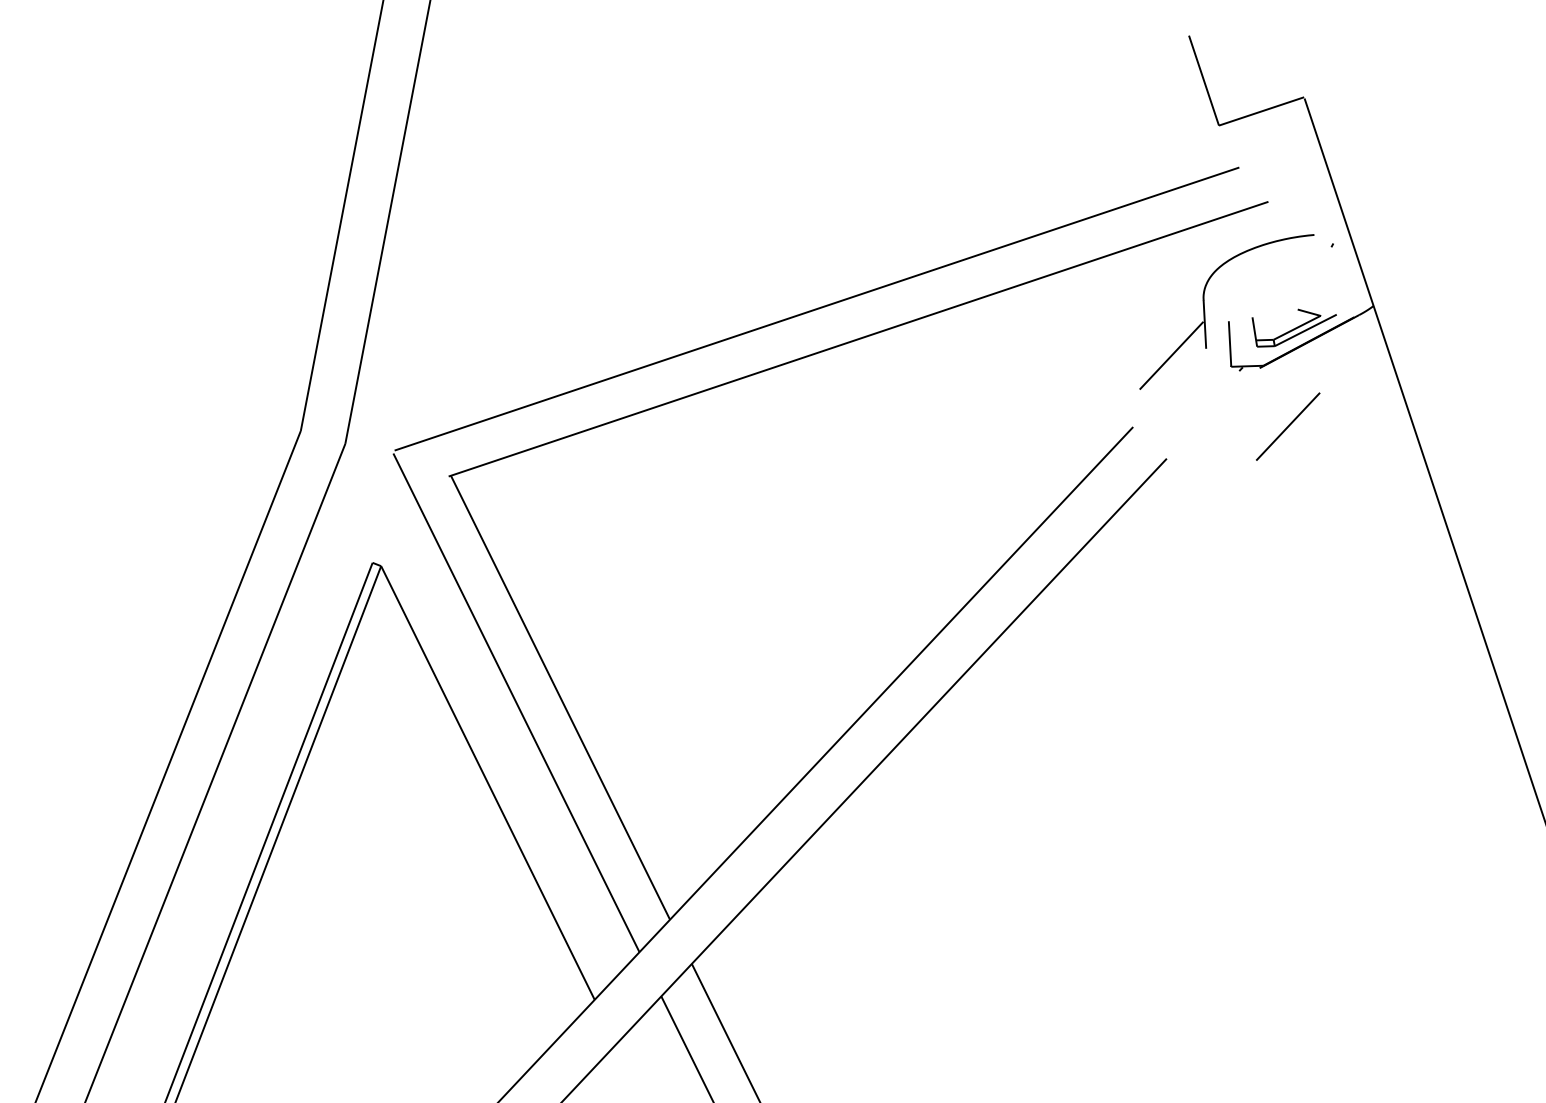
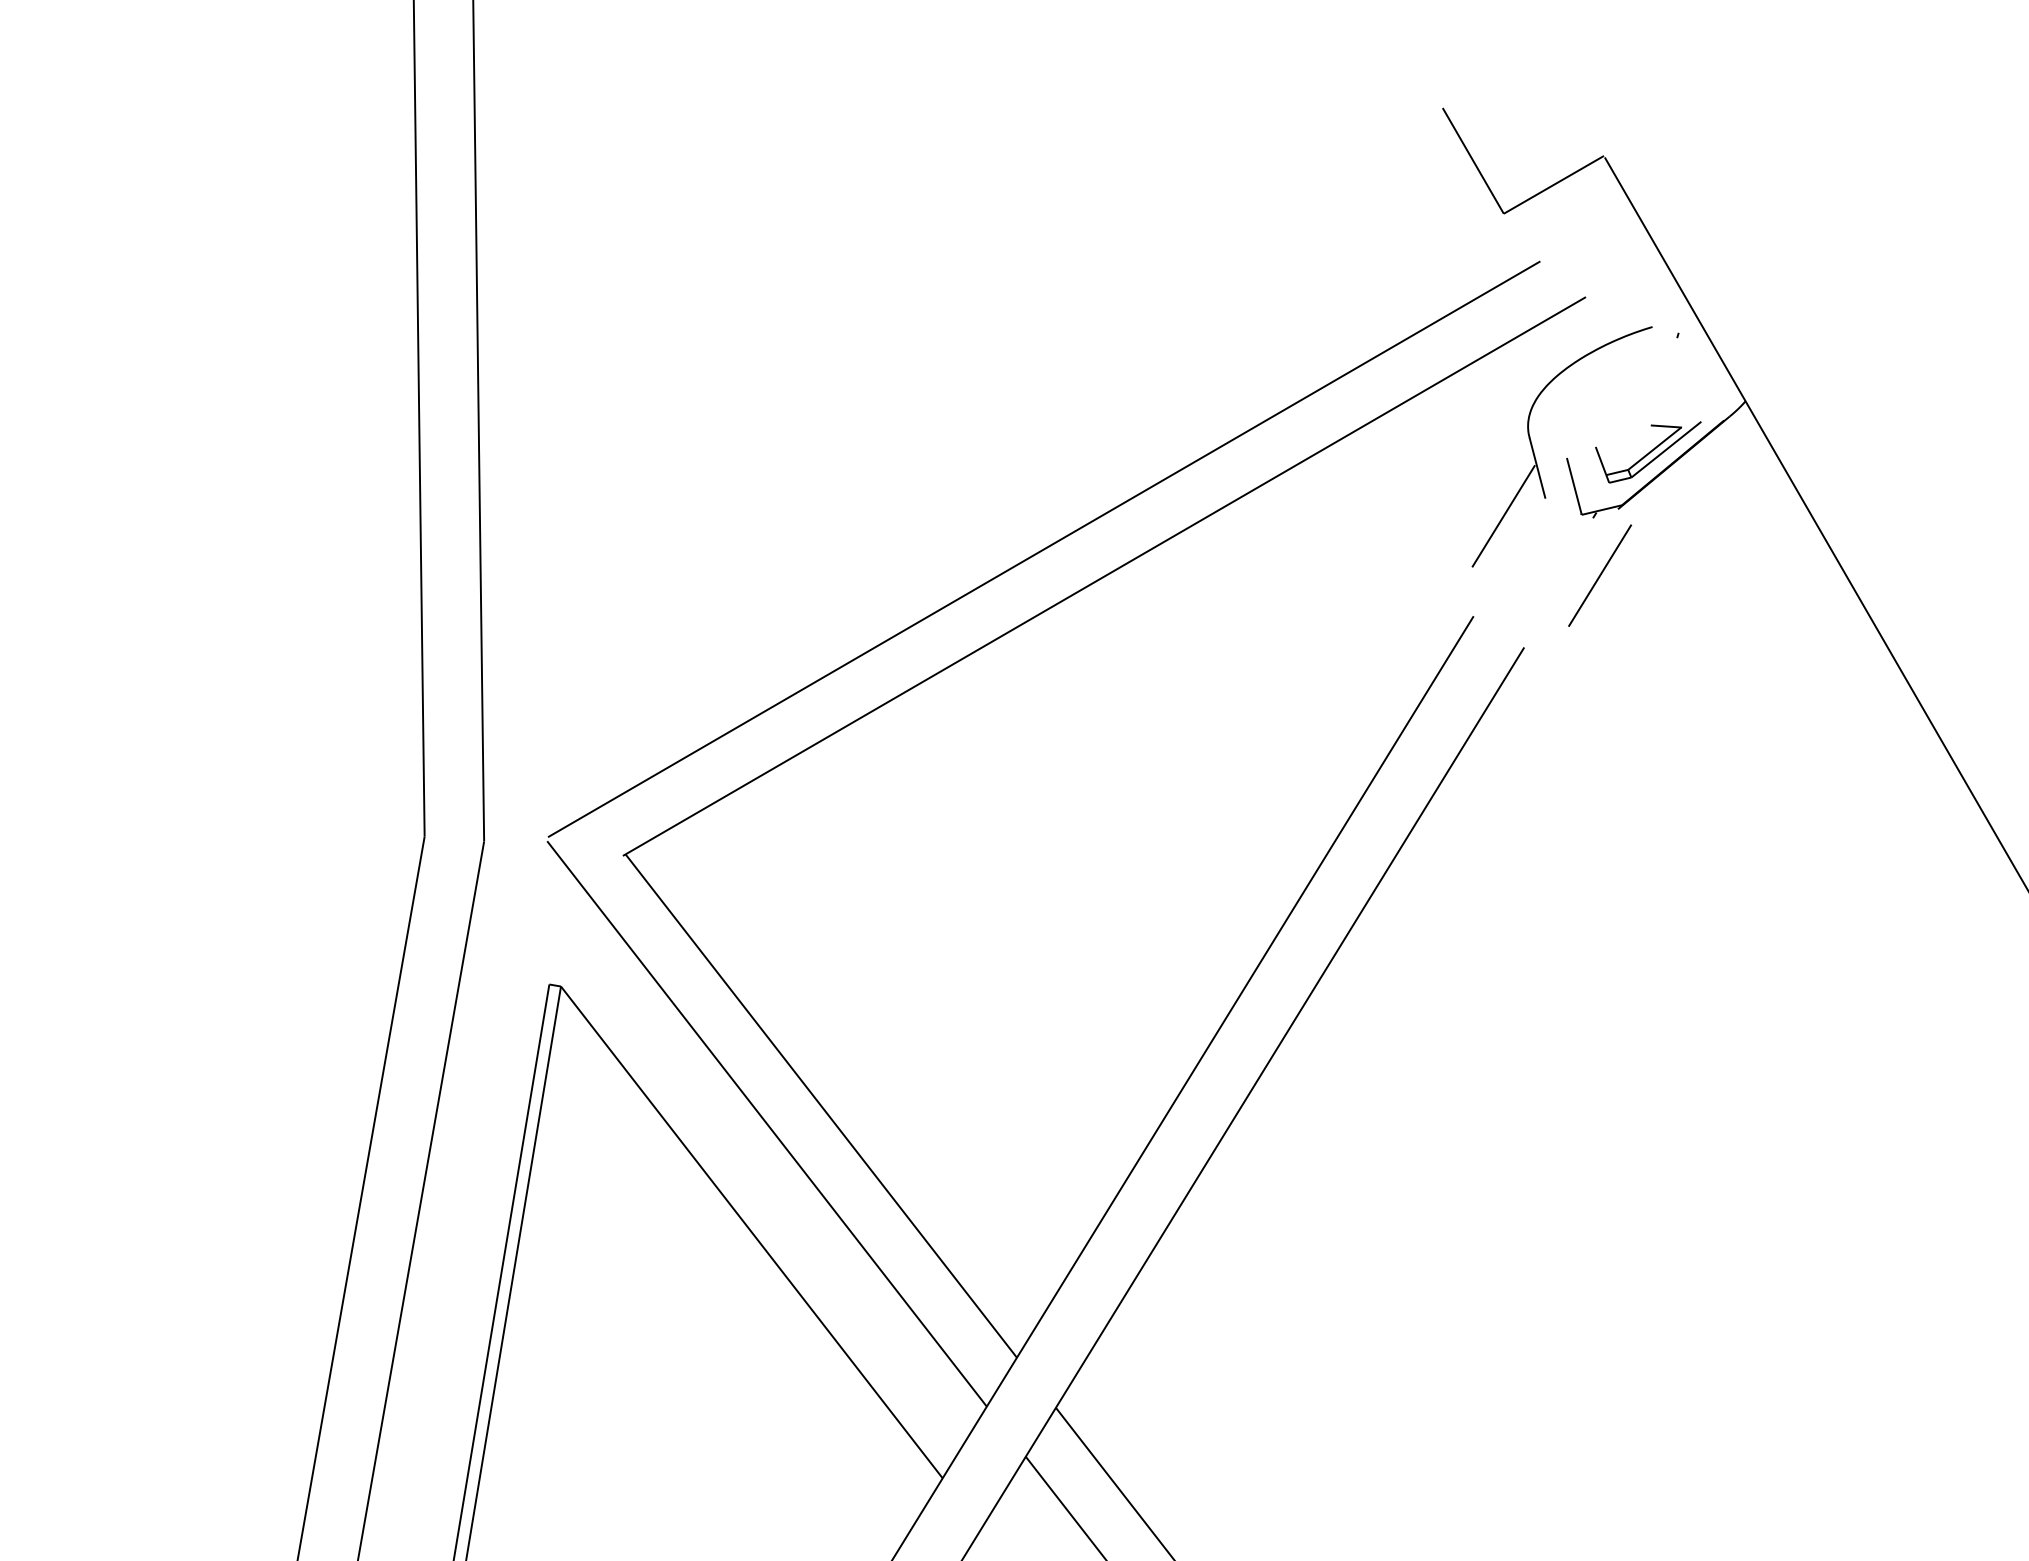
line: (1288, 426) -> (1600, 575), moved

